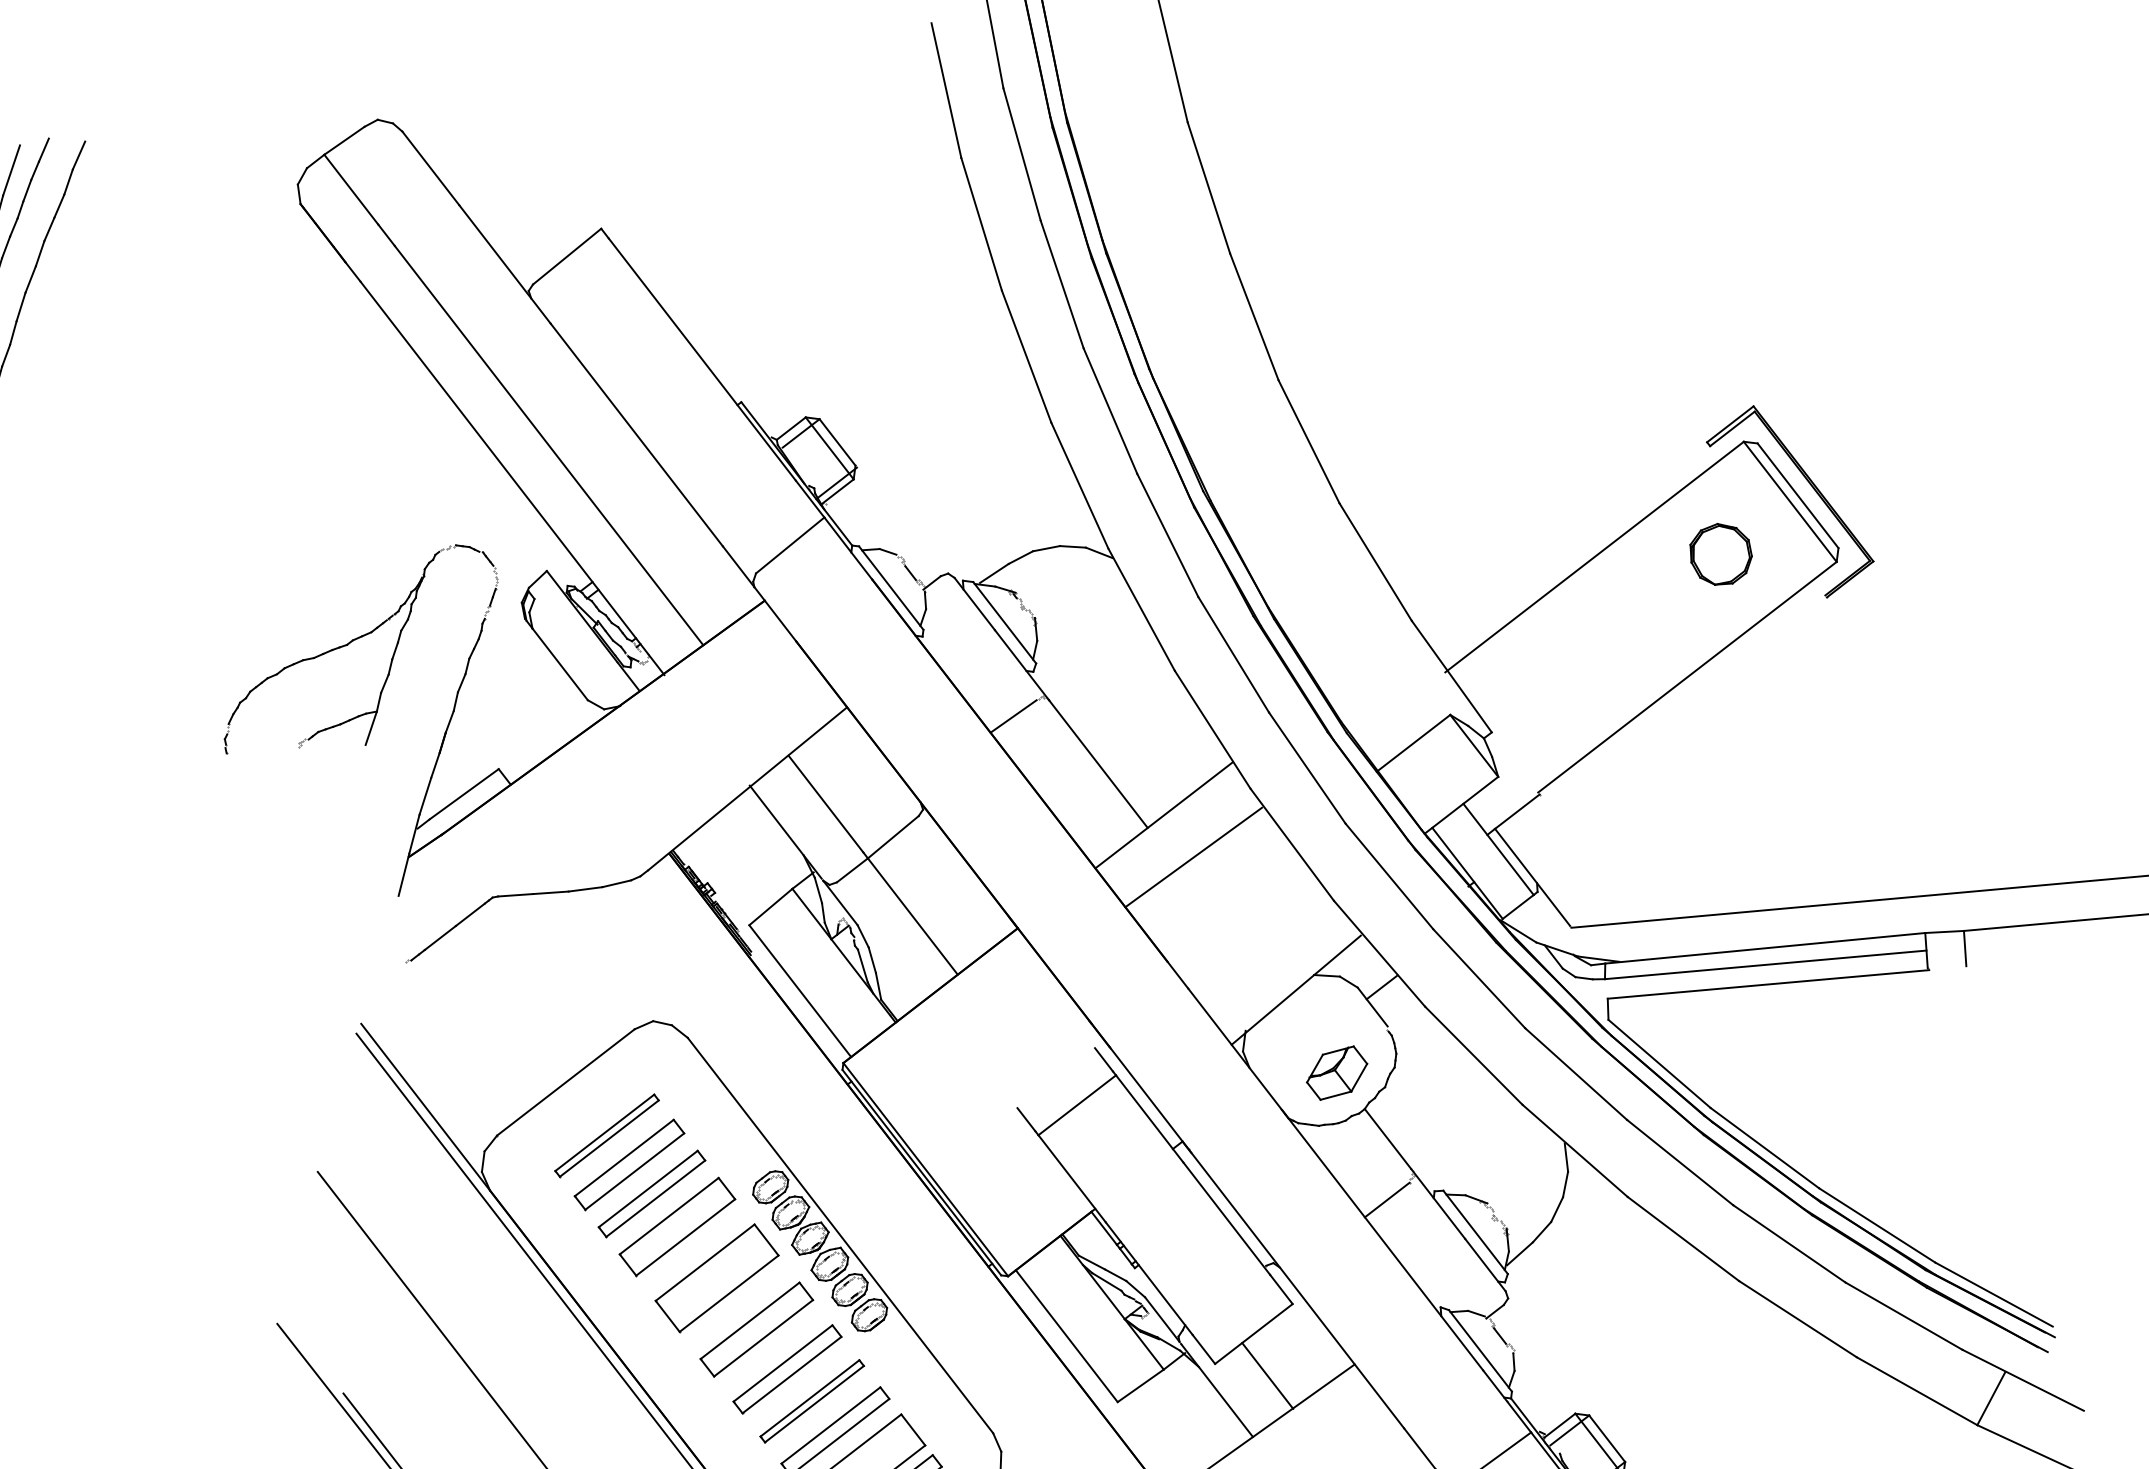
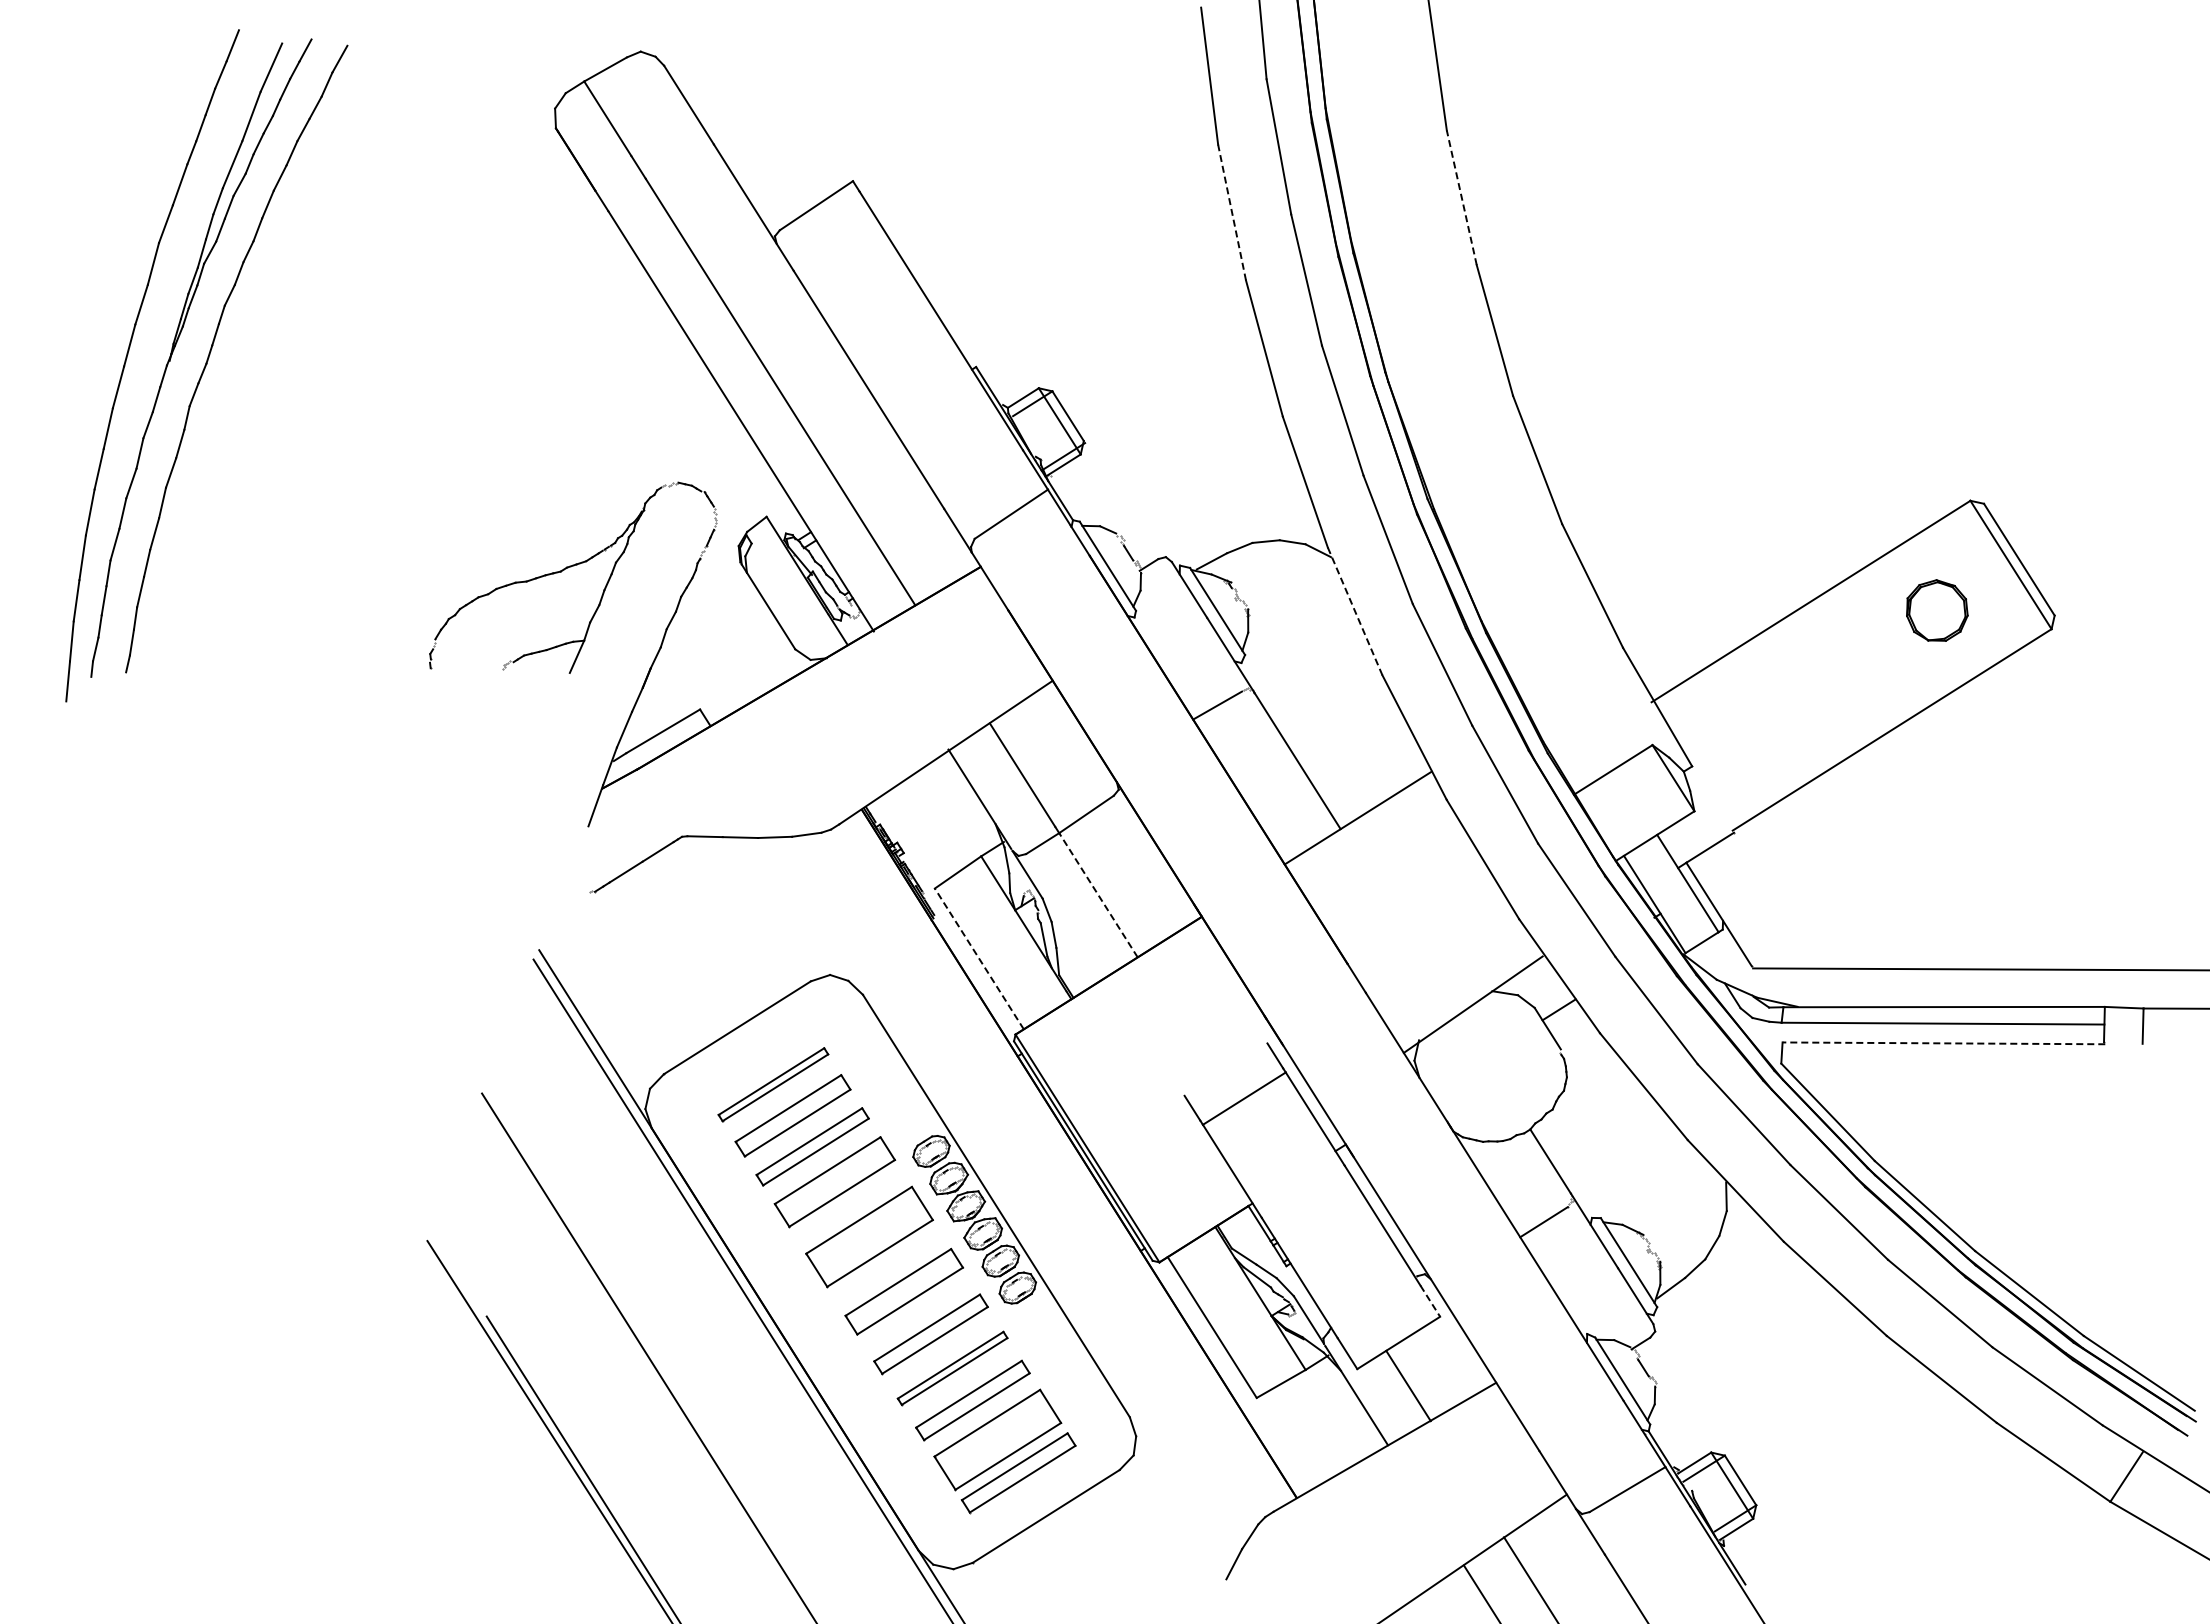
line: (1208, 187) -> (1461, 197), solid -> dashed
line: (981, 224) -> (1231, 212), solid -> dashed
part: (1810, 485) -> (2032, 550), removed
line: (1142, 609) -> (1355, 611), solid -> dashed
line: (1193, 857) -> (1383, 862), removed
line: (912, 915) -> (1098, 894), solid -> dashed
line: (1768, 984) -> (1943, 1043), solid -> dashed
line: (800, 990) -> (979, 958), solid -> dashed
part: (1336, 1073) -> (1505, 1091), removed
line: (1281, 1289) -> (1430, 1301), solid -> dashed

